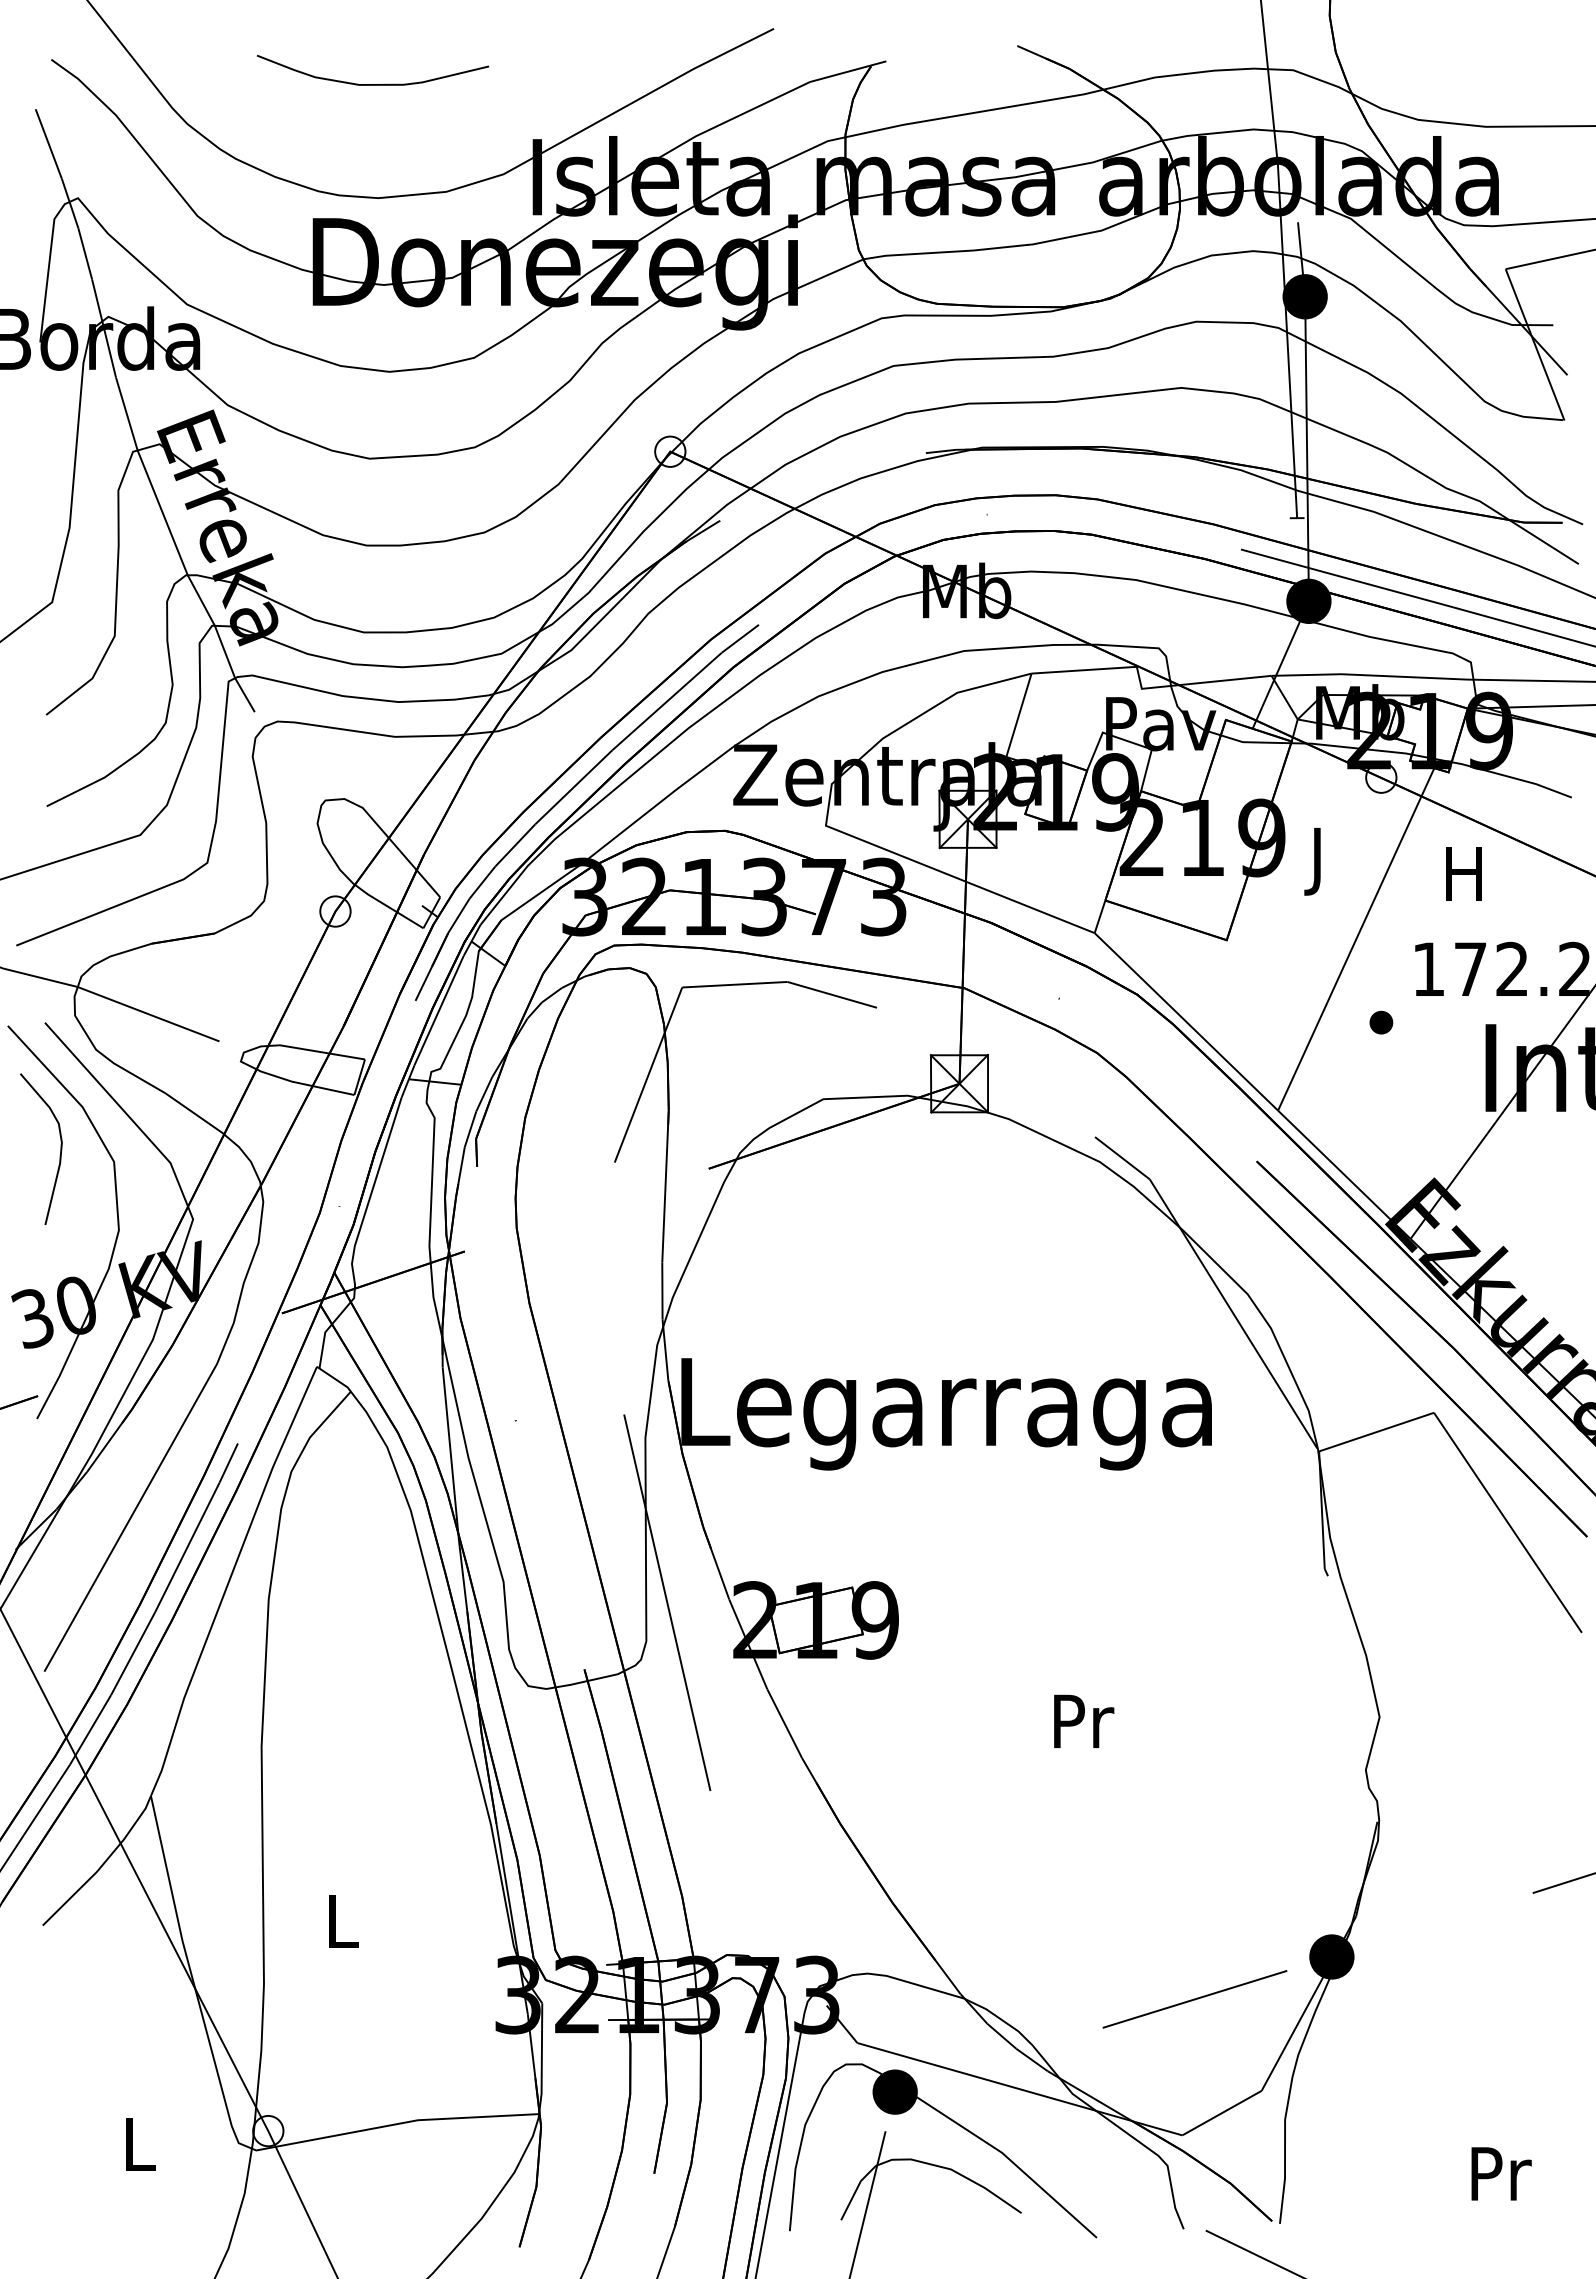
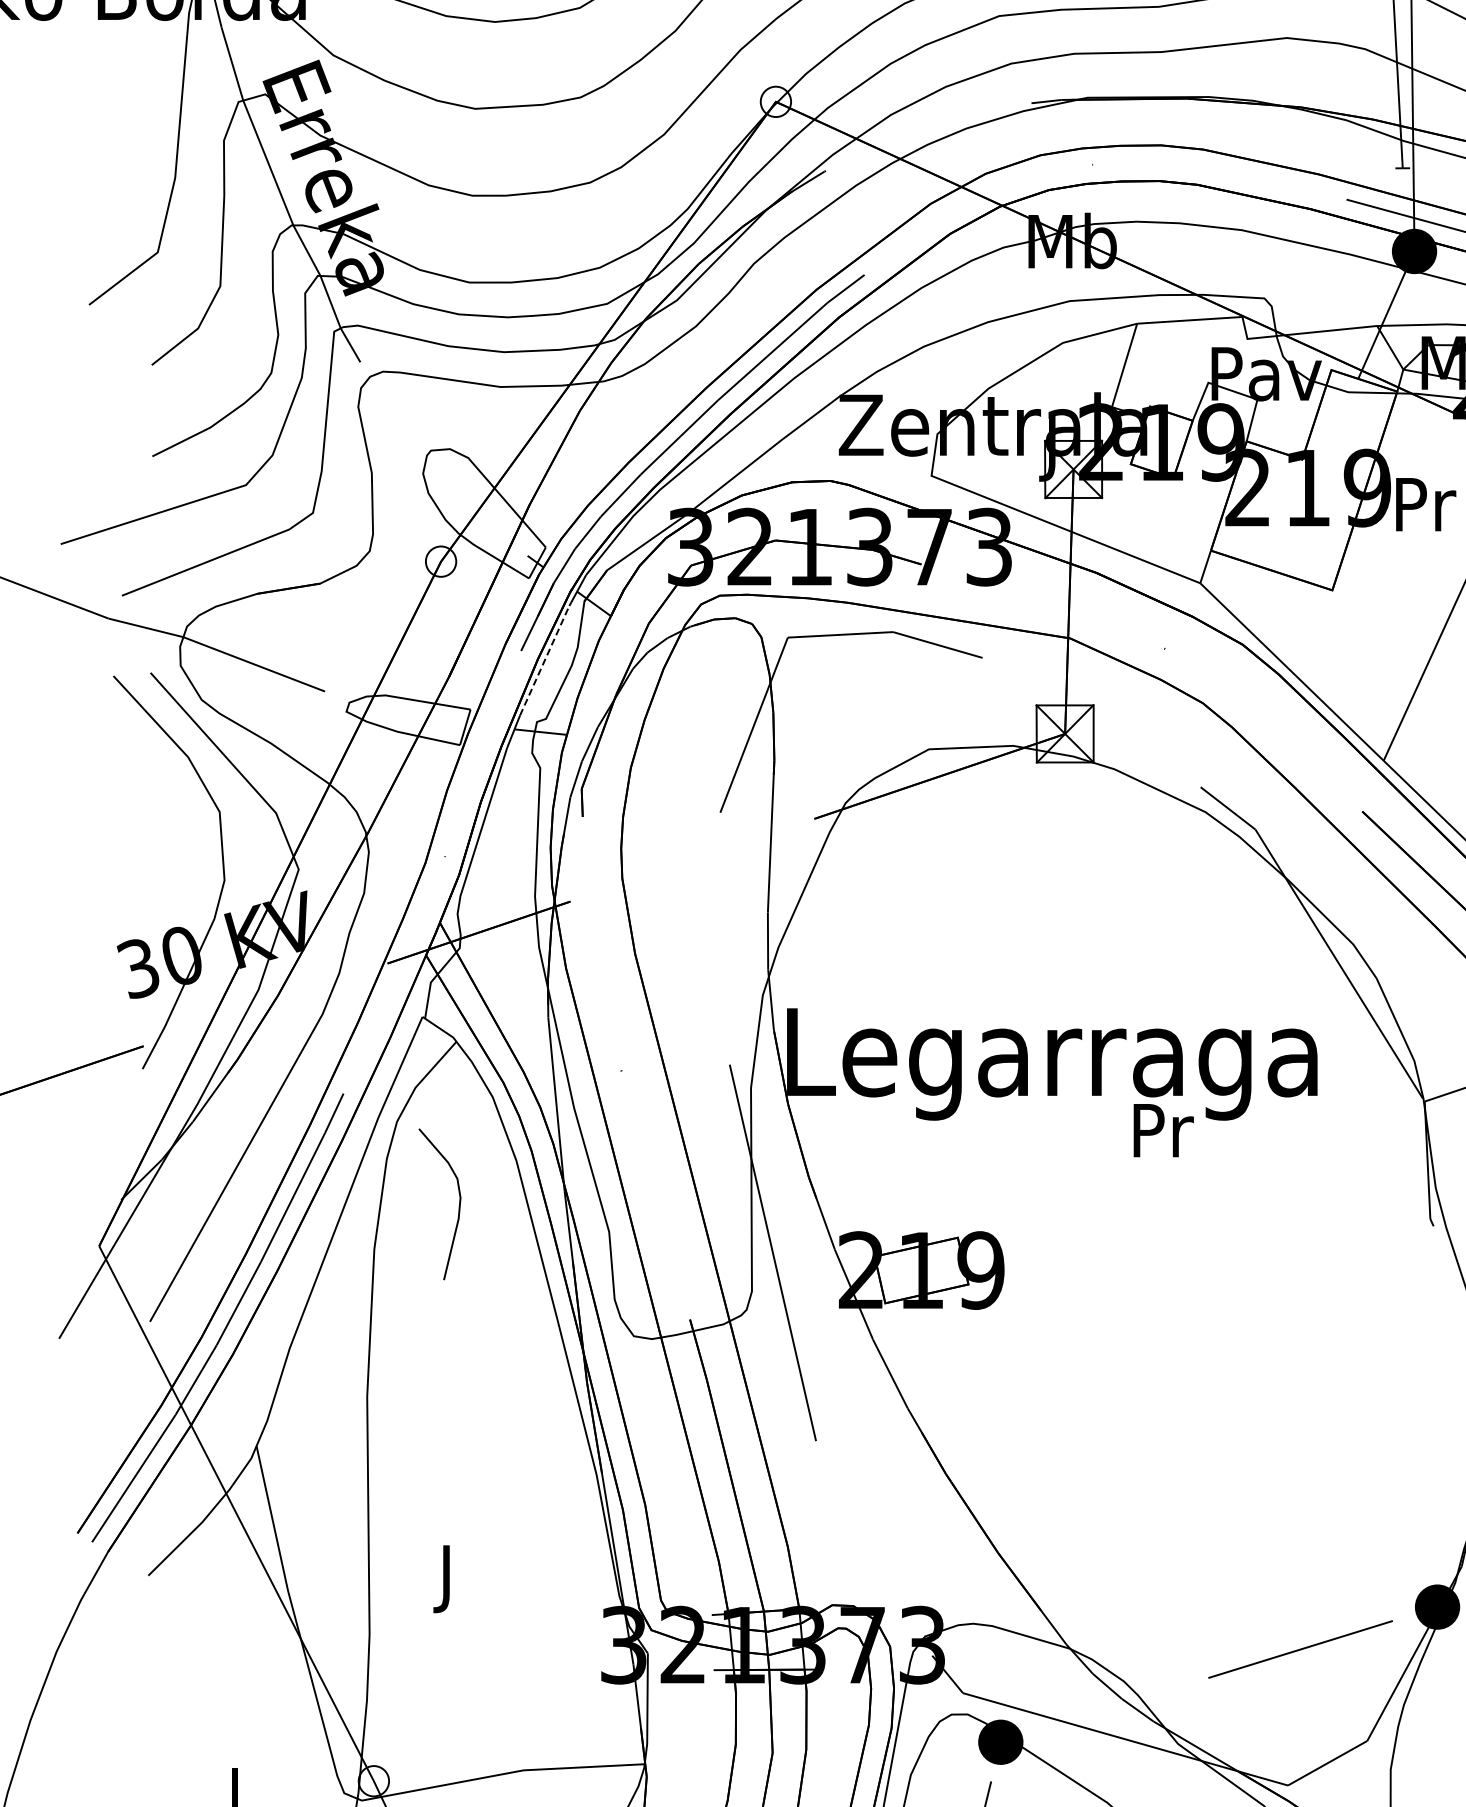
text: (1320, 861) -> (1426, 511), J -> Pr
line: (439, 1010) -> (545, 660), solid -> dashed
curve: (60, 1148) -> (459, 1203), moved
text: (1084, 1720) -> (1164, 1129), moved
text: (342, 1928) -> (448, 1578), L -> J

